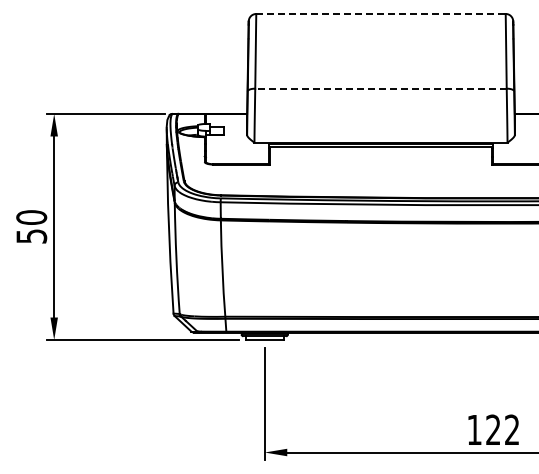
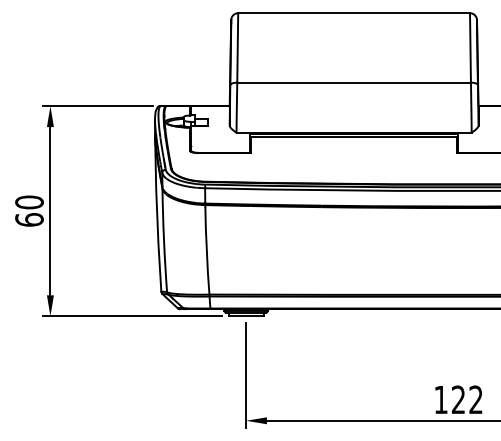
line: (380, 13) -> (353, 12), dashed -> solid
line: (380, 88) -> (353, 82), dashed -> solid
text: (31, 235) -> (29, 219), 50 -> 60

